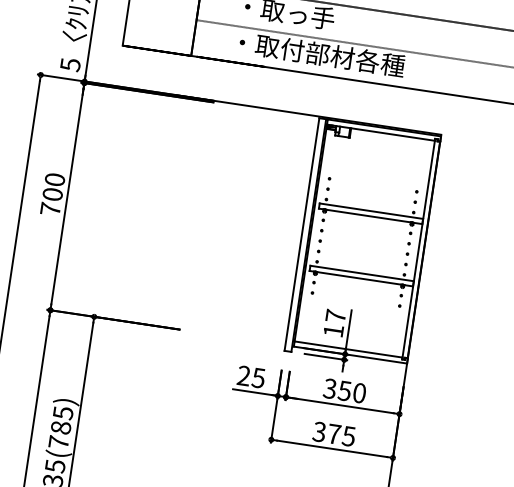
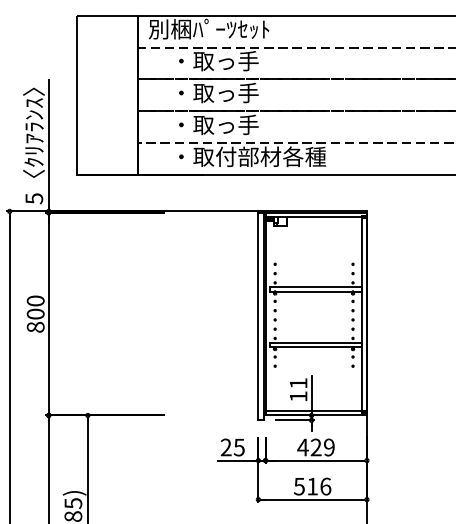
text: (50, 208) -> (35, 326), 700 -> 800
text: (335, 316) -> (298, 383), 17 -> 11
text: (344, 390) -> (315, 447), 350 -> 429
text: (334, 434) -> (312, 486), 375 -> 516

